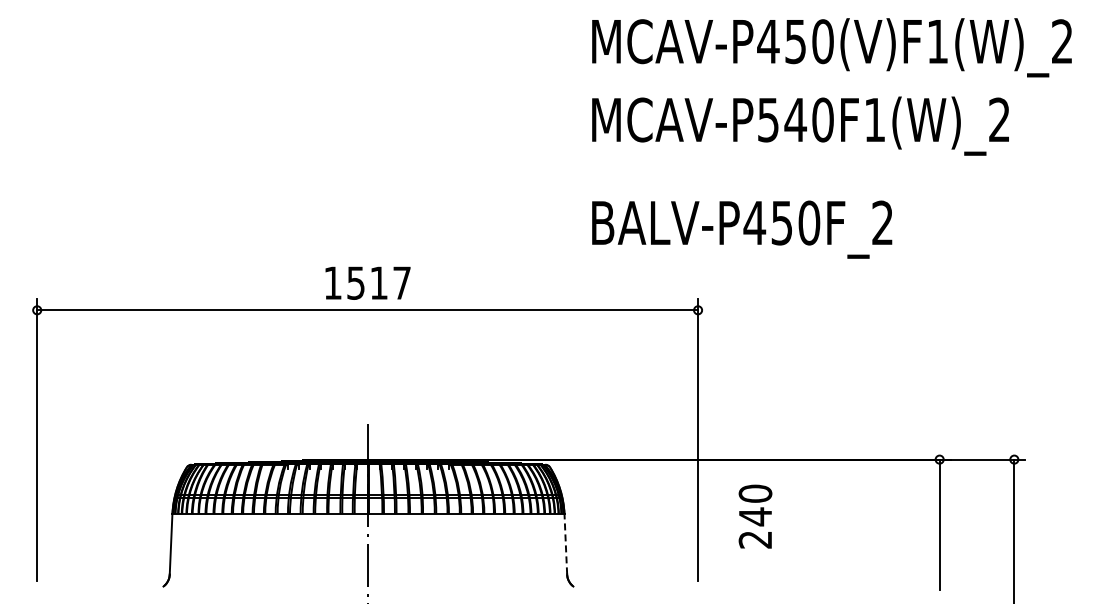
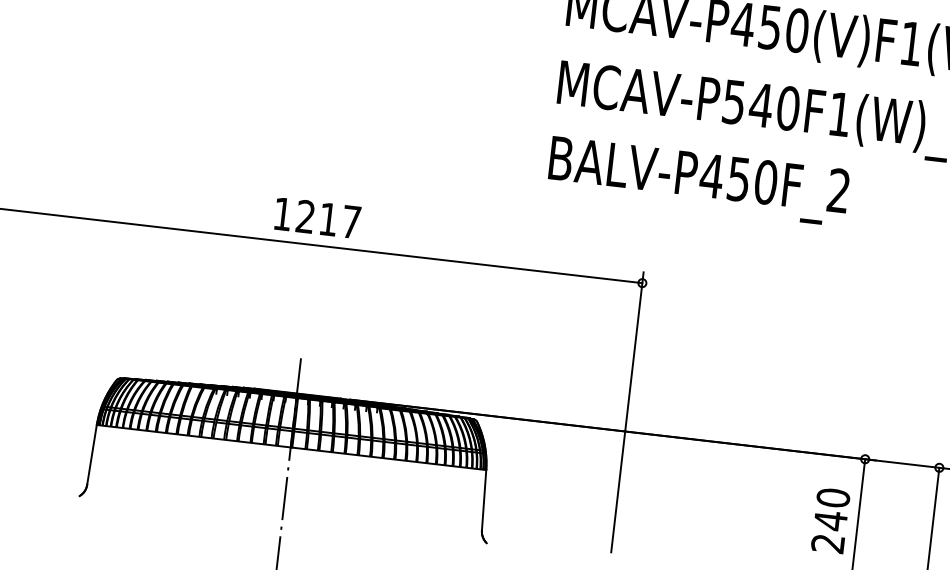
text: (742, 229) -> (698, 181), moved
text: (355, 282) -> (305, 216), 1517 -> 1217
text: (755, 516) -> (830, 520), moved
line: (565, 543) -> (483, 499), dashed -> solid

